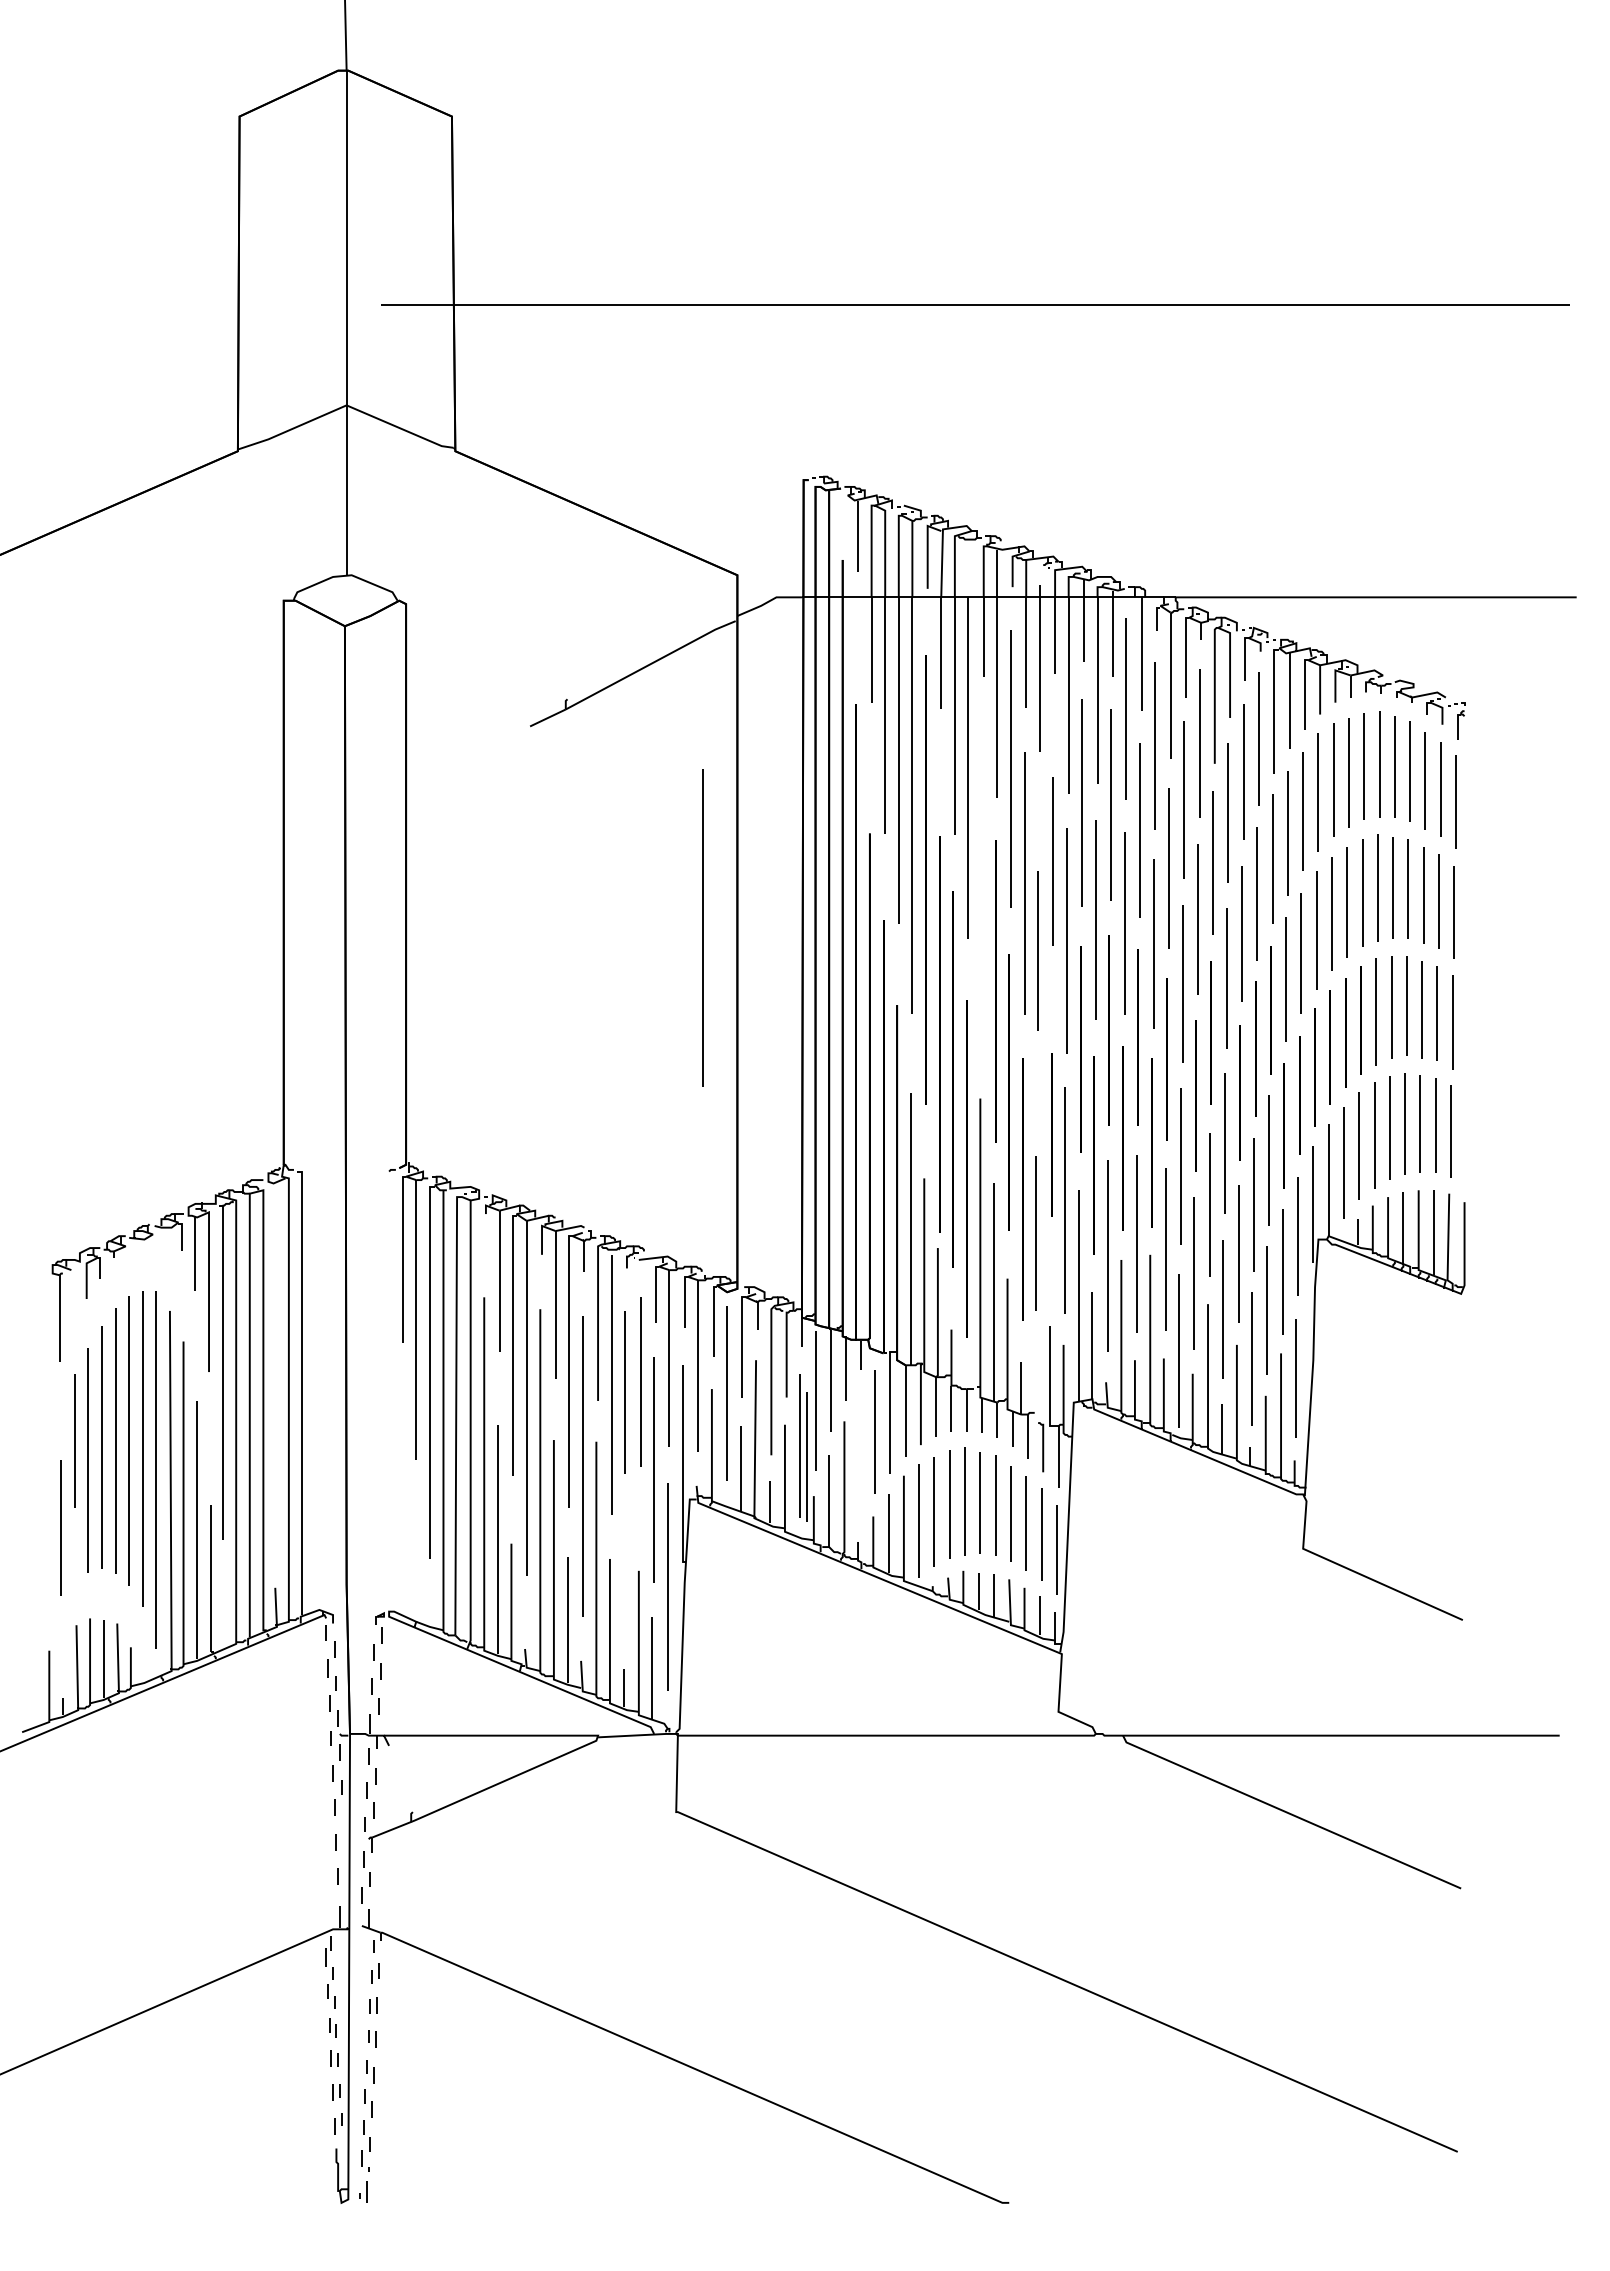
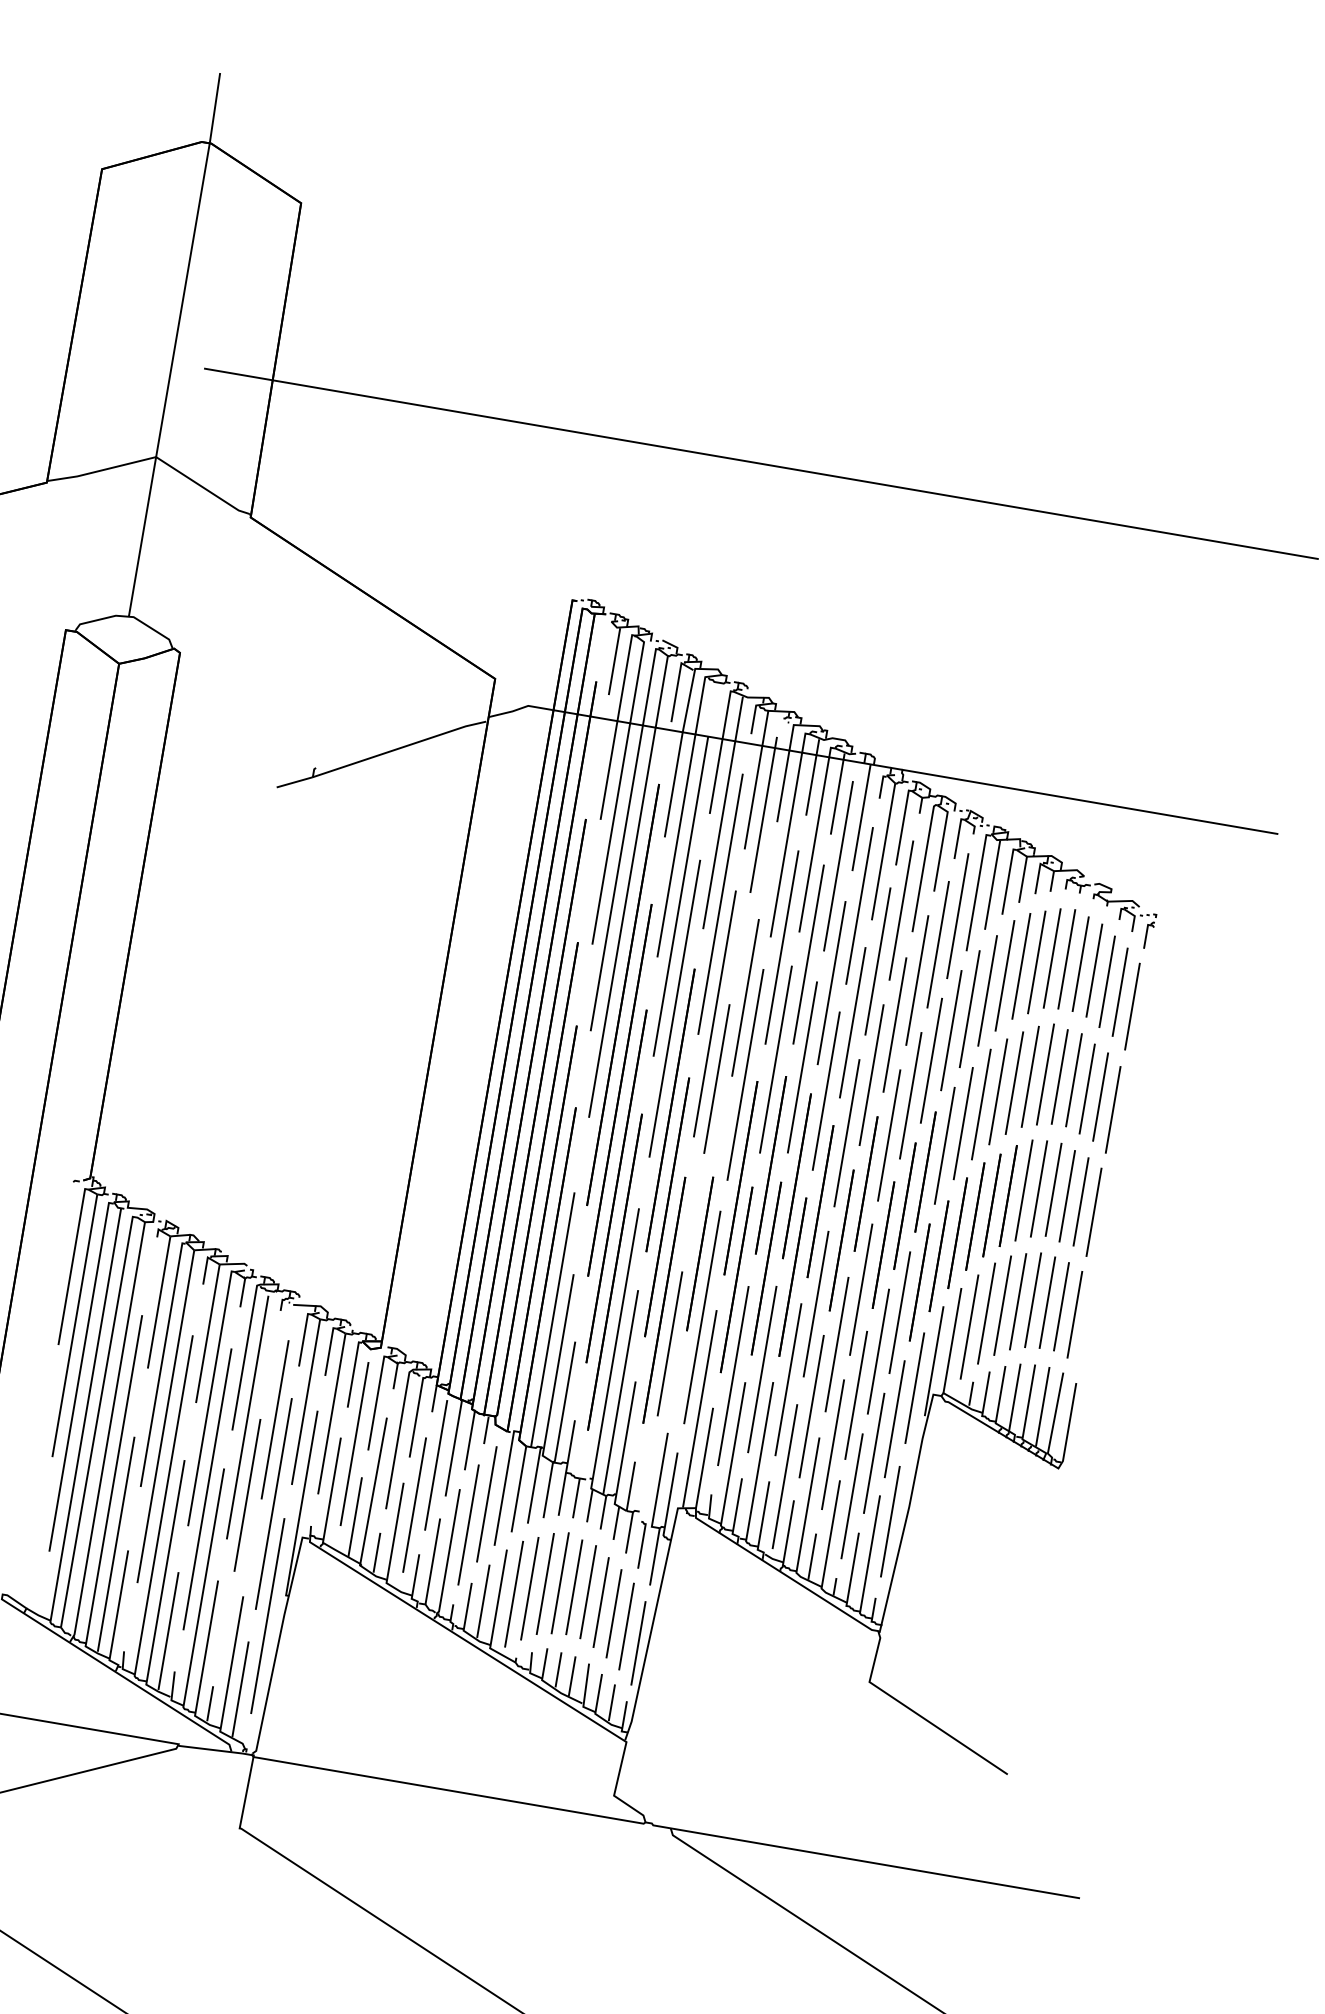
line: (702, 927) -> (674, 1007), moved
line: (939, 1034) -> (619, 1090), moved
line: (624, 1392) -> (246, 1495), moved
line: (806, 1456) -> (468, 1524), moved

